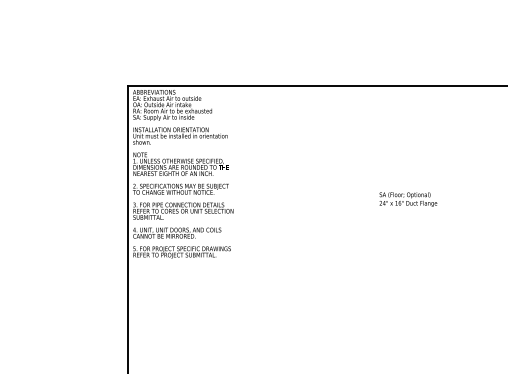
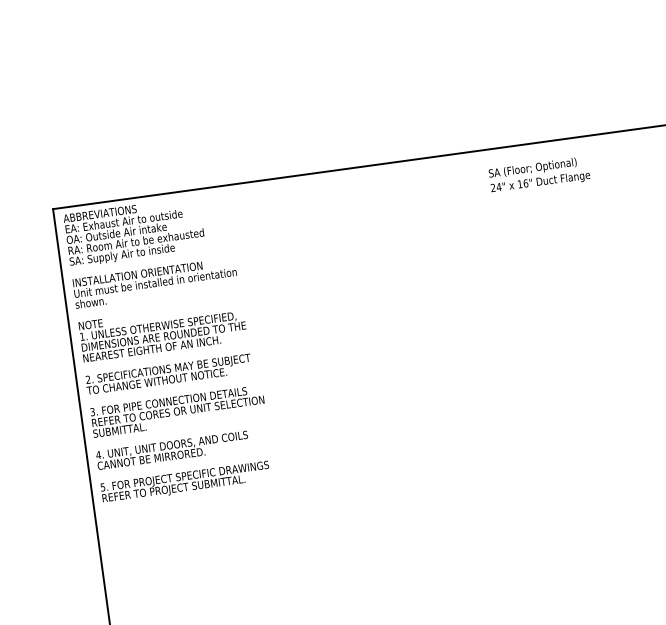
text: (408, 199) -> (539, 174), moved

